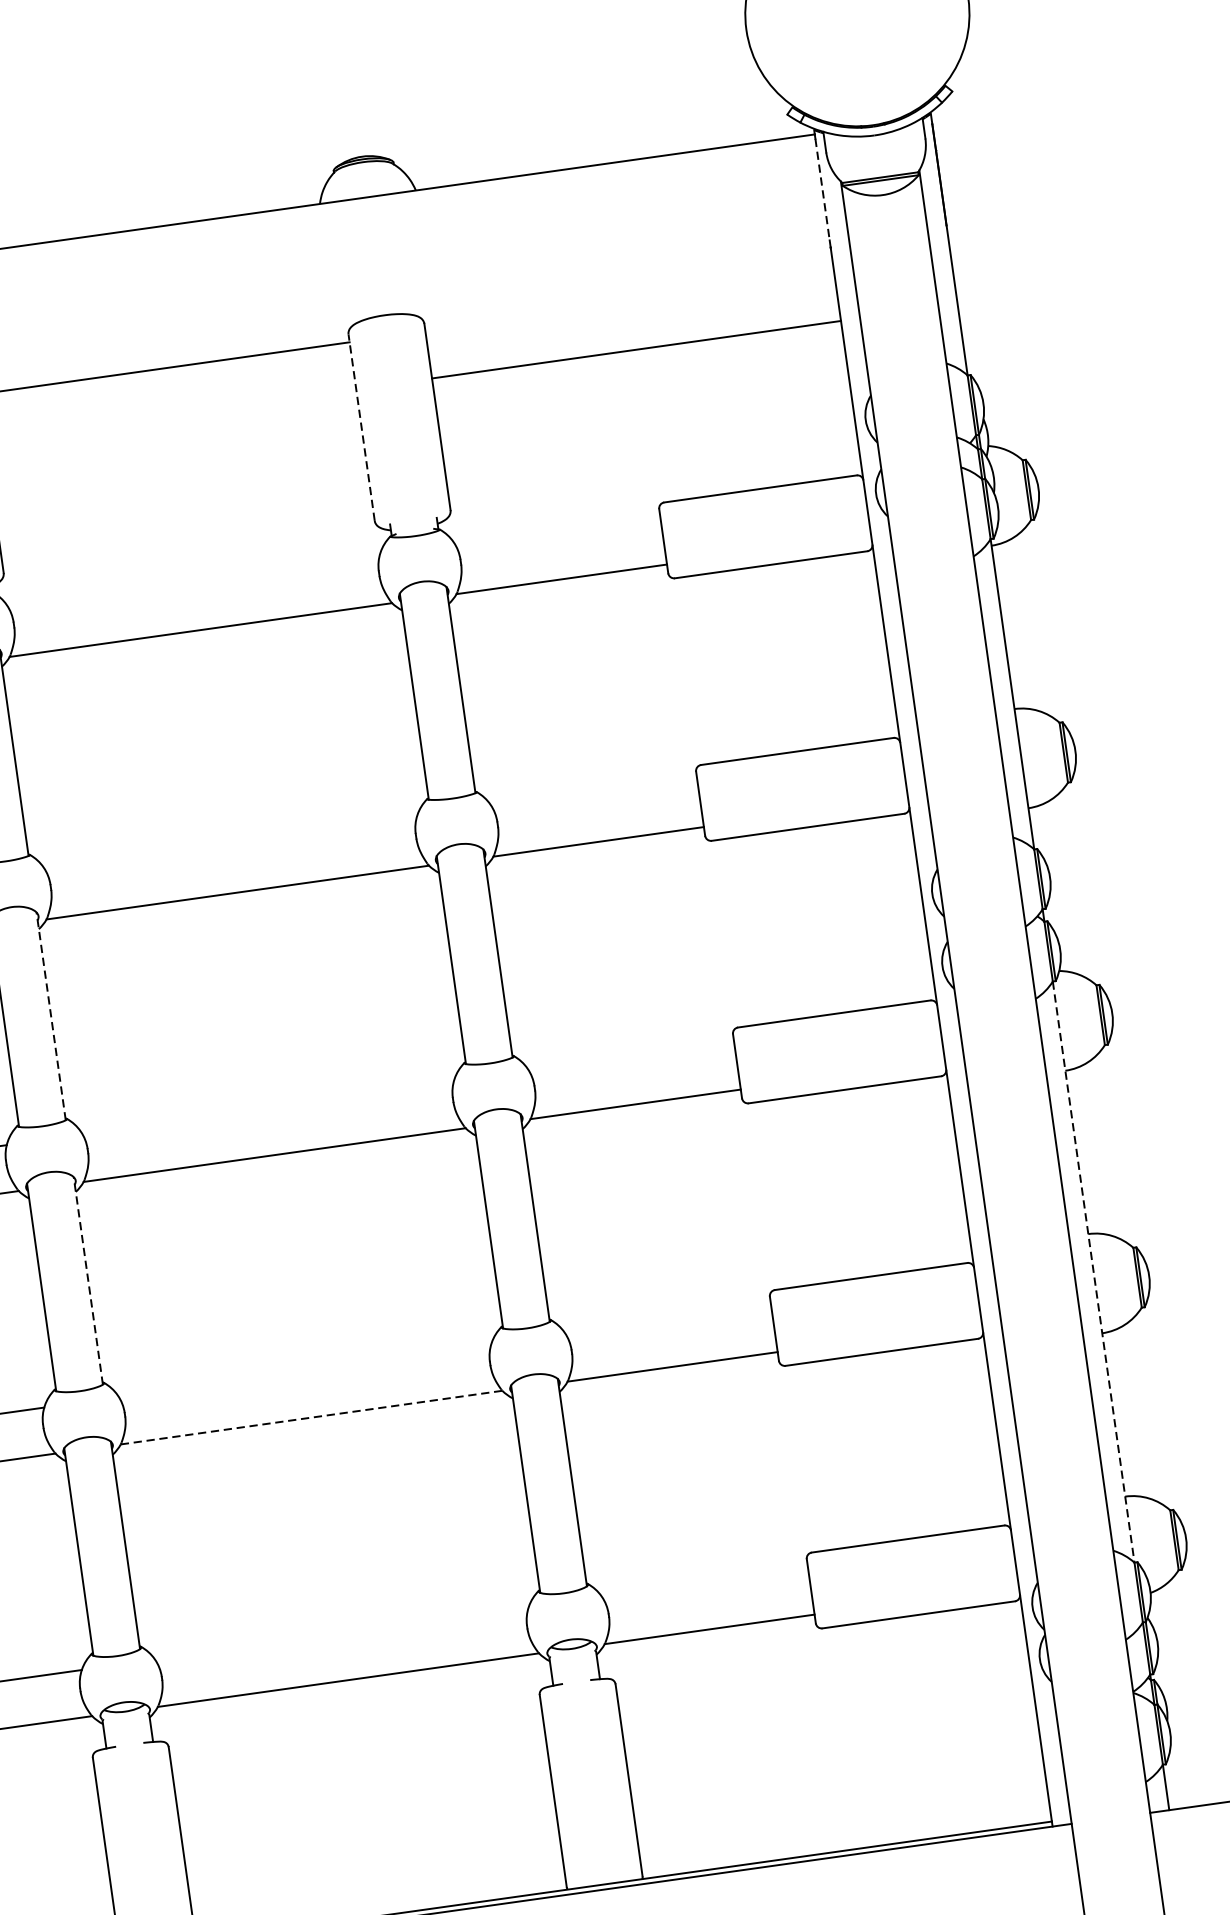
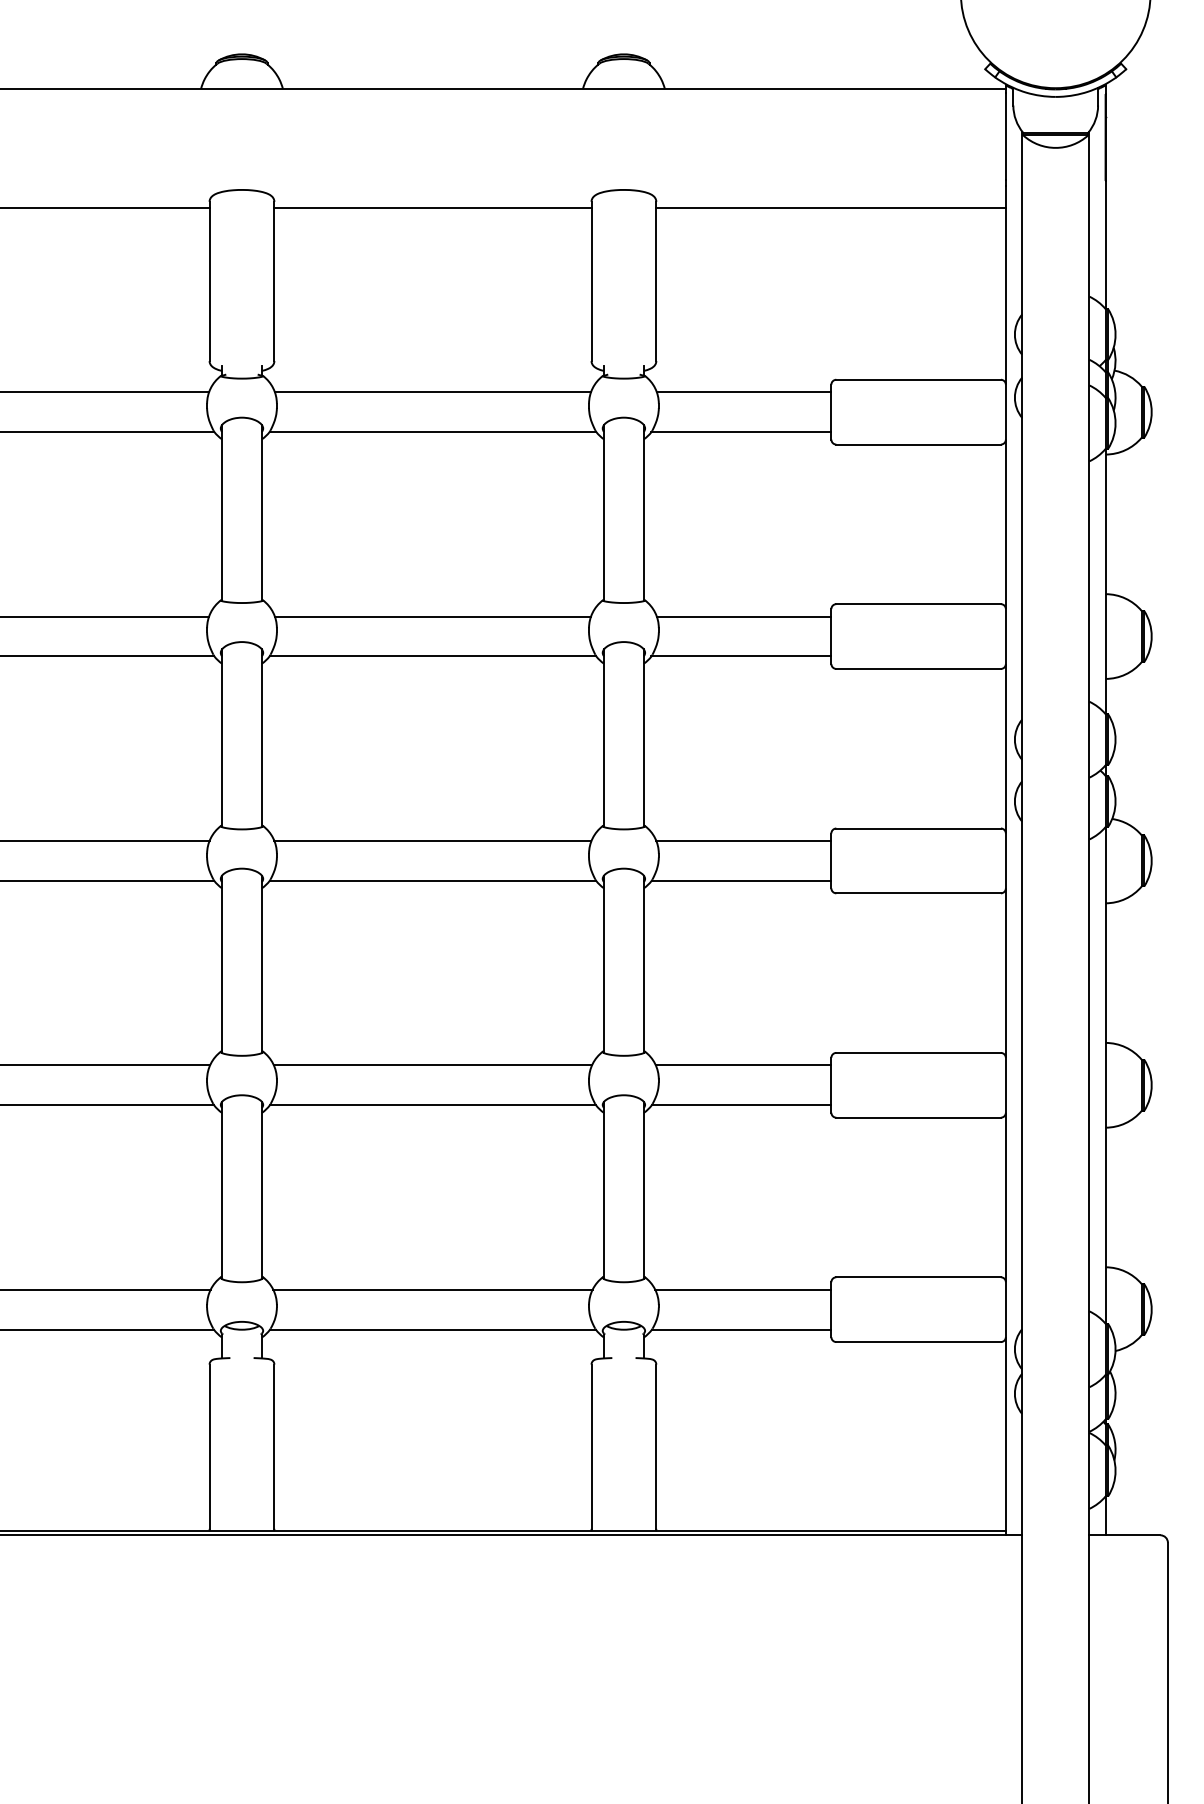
line: (822, 190) -> (1005, 136), dashed -> solid
line: (635, 349) -> (830, 208), moved
line: (361, 427) -> (591, 281), dashed -> solid
line: (557, 532) -> (743, 392), added
line: (193, 583) -> (432, 392), added
line: (594, 794) -> (743, 616), added
line: (230, 845) -> (432, 616), added
line: (50, 1016) -> (261, 738), dashed -> solid
line: (631, 1056) -> (743, 840), added
line: (267, 1107) -> (432, 840), added
line: (1093, 1272) -> (1105, 1075), dashed -> solid
line: (87, 1281) -> (261, 964), dashed -> solid
line: (668, 1320) -> (743, 1065), added
line: (304, 1371) -> (432, 1065), added
line: (312, 1417) -> (433, 1105), dashed -> solid
line: (705, 1582) -> (743, 1289), added
line: (341, 1633) -> (432, 1289), added

